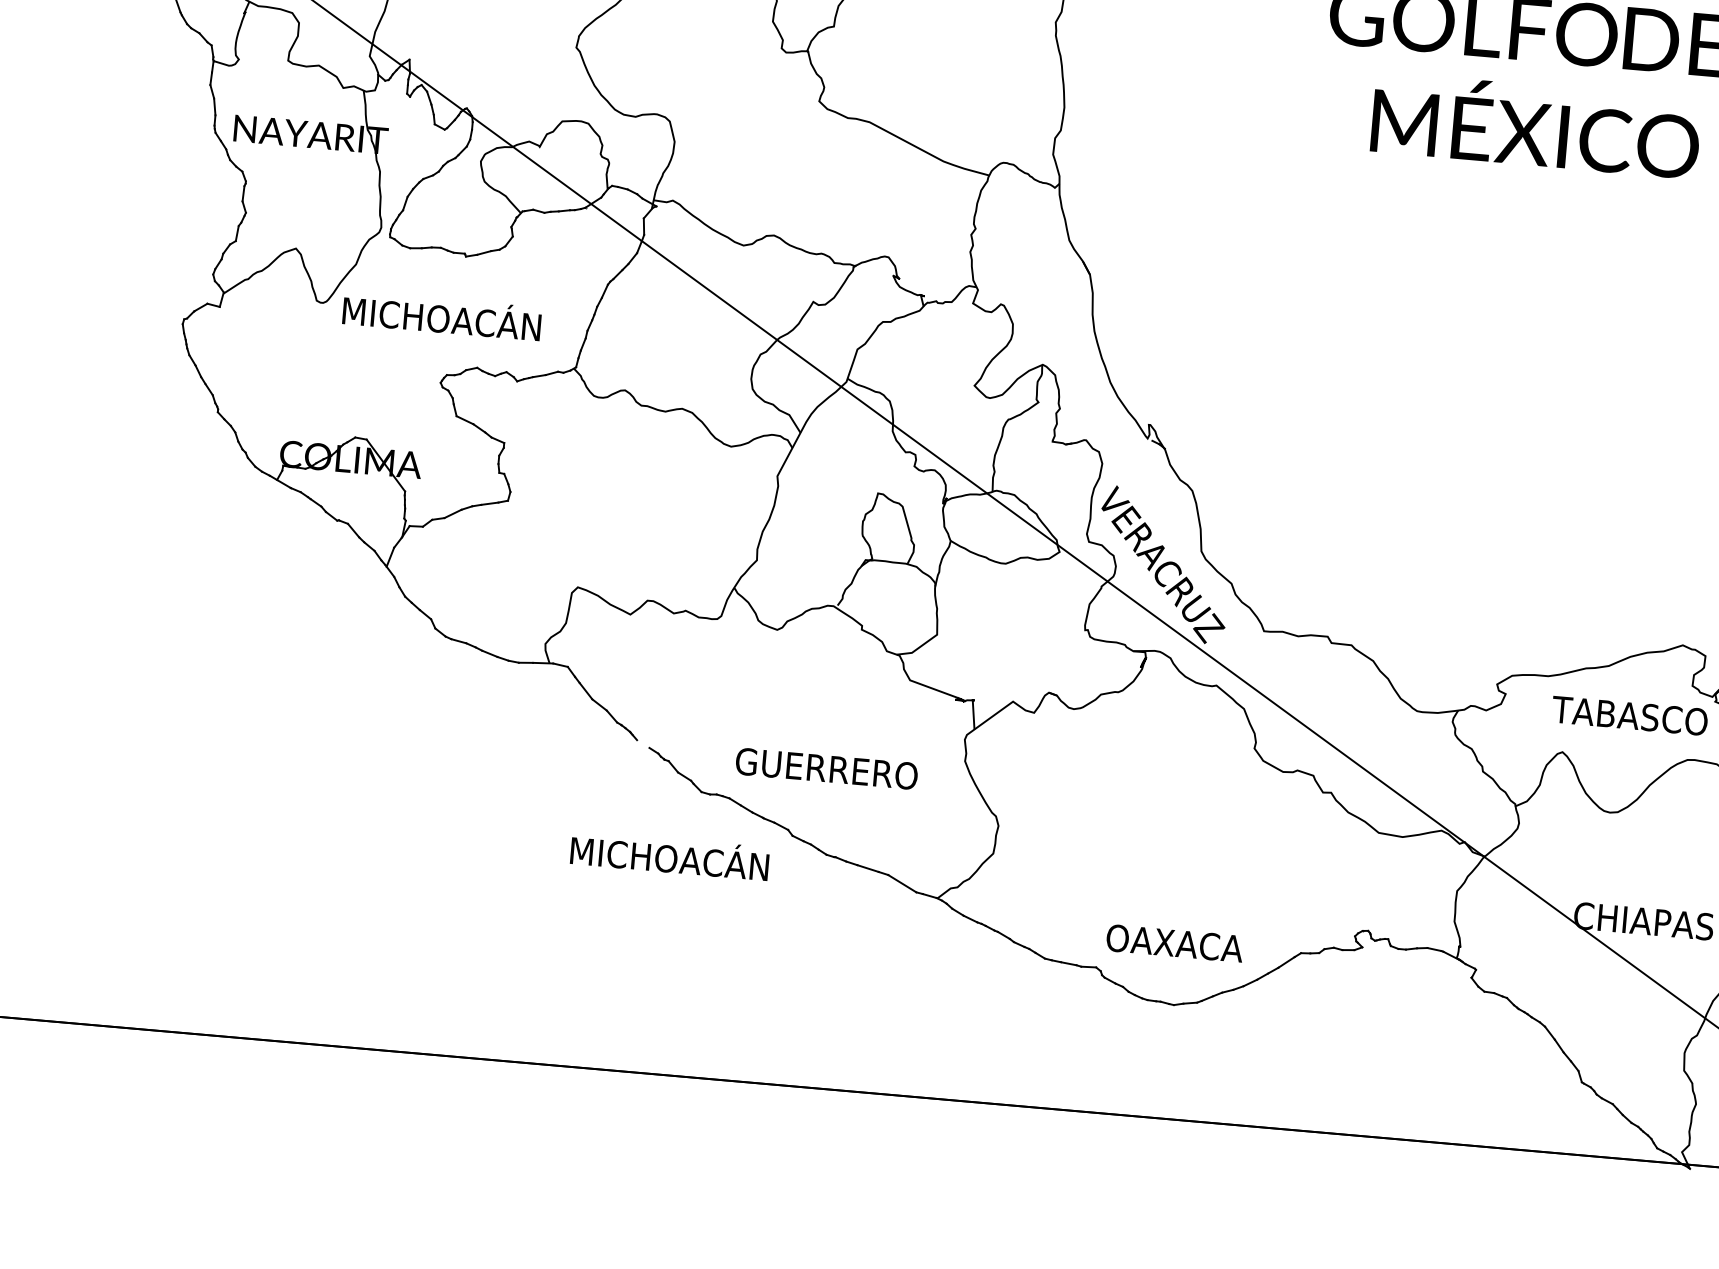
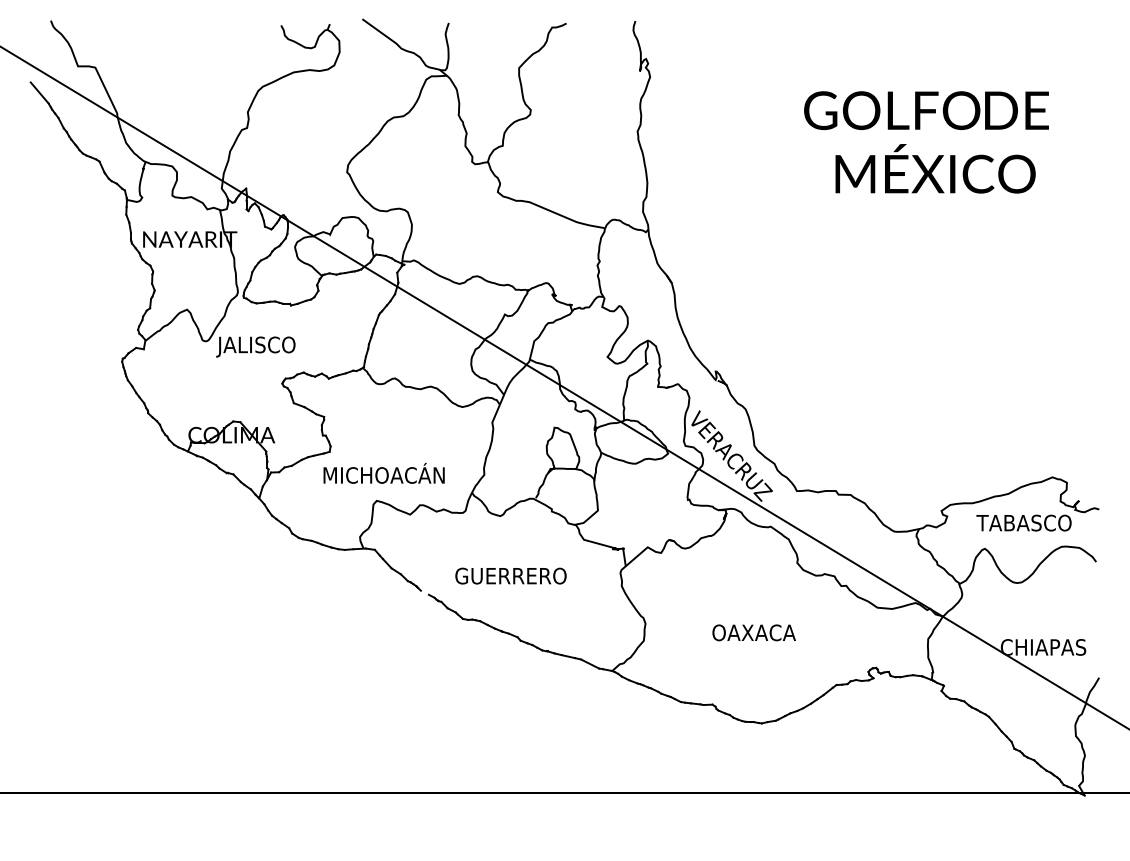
text: (439, 318) -> (278, 344), MICHOACÁN -> JALISCO
text: (826, 767) -> (510, 575), moved
text: (669, 854) -> (383, 472), moved
text: (1173, 942) -> (753, 632), moved

